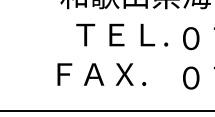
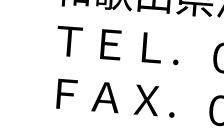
text: (122, 34) -> (118, 44), moved
text: (101, 74) -> (115, 98), moved

